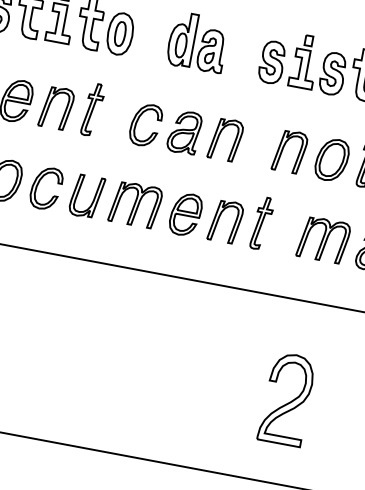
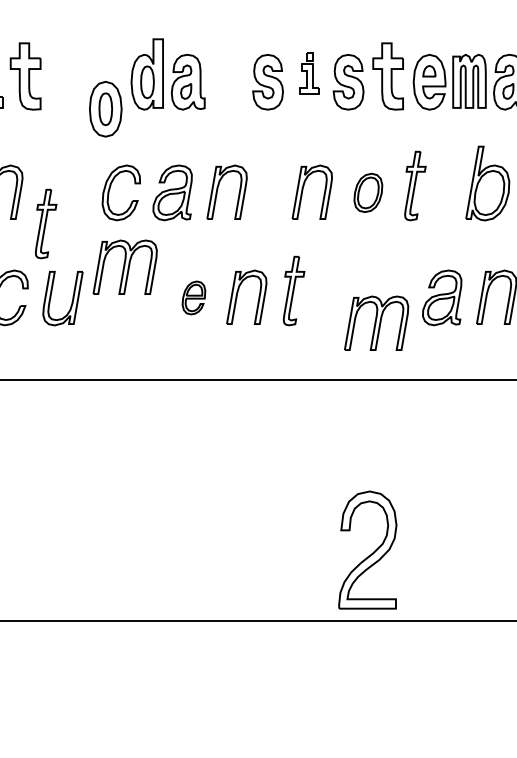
part: (120, 34) -> (105, 109), moved
part: (304, 61) -> (309, 73), size x0.6
part: (93, 109) -> (46, 223), moved
part: (332, 159) -> (368, 192), size x0.7
part: (135, 204) -> (124, 266), moved
part: (185, 214) -> (193, 297), size x0.6
part: (323, 239) -> (376, 322), moved
part: (286, 398) -> (367, 549), moved

